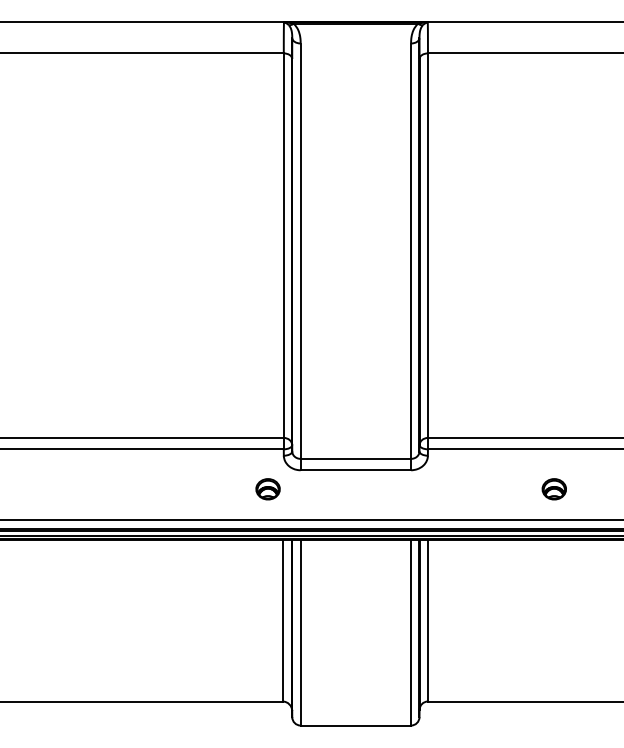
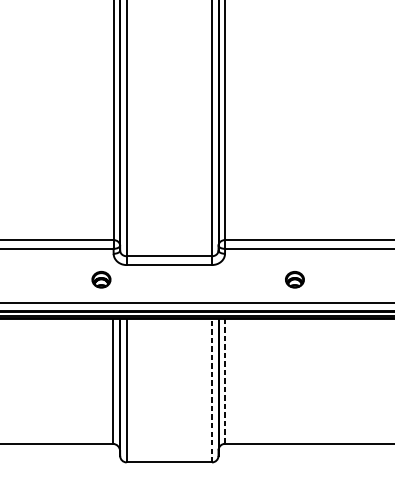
part: (553, 489) -> (294, 279), moved
line: (427, 620) -> (224, 381), solid -> dashed
line: (411, 632) -> (212, 390), solid -> dashed

